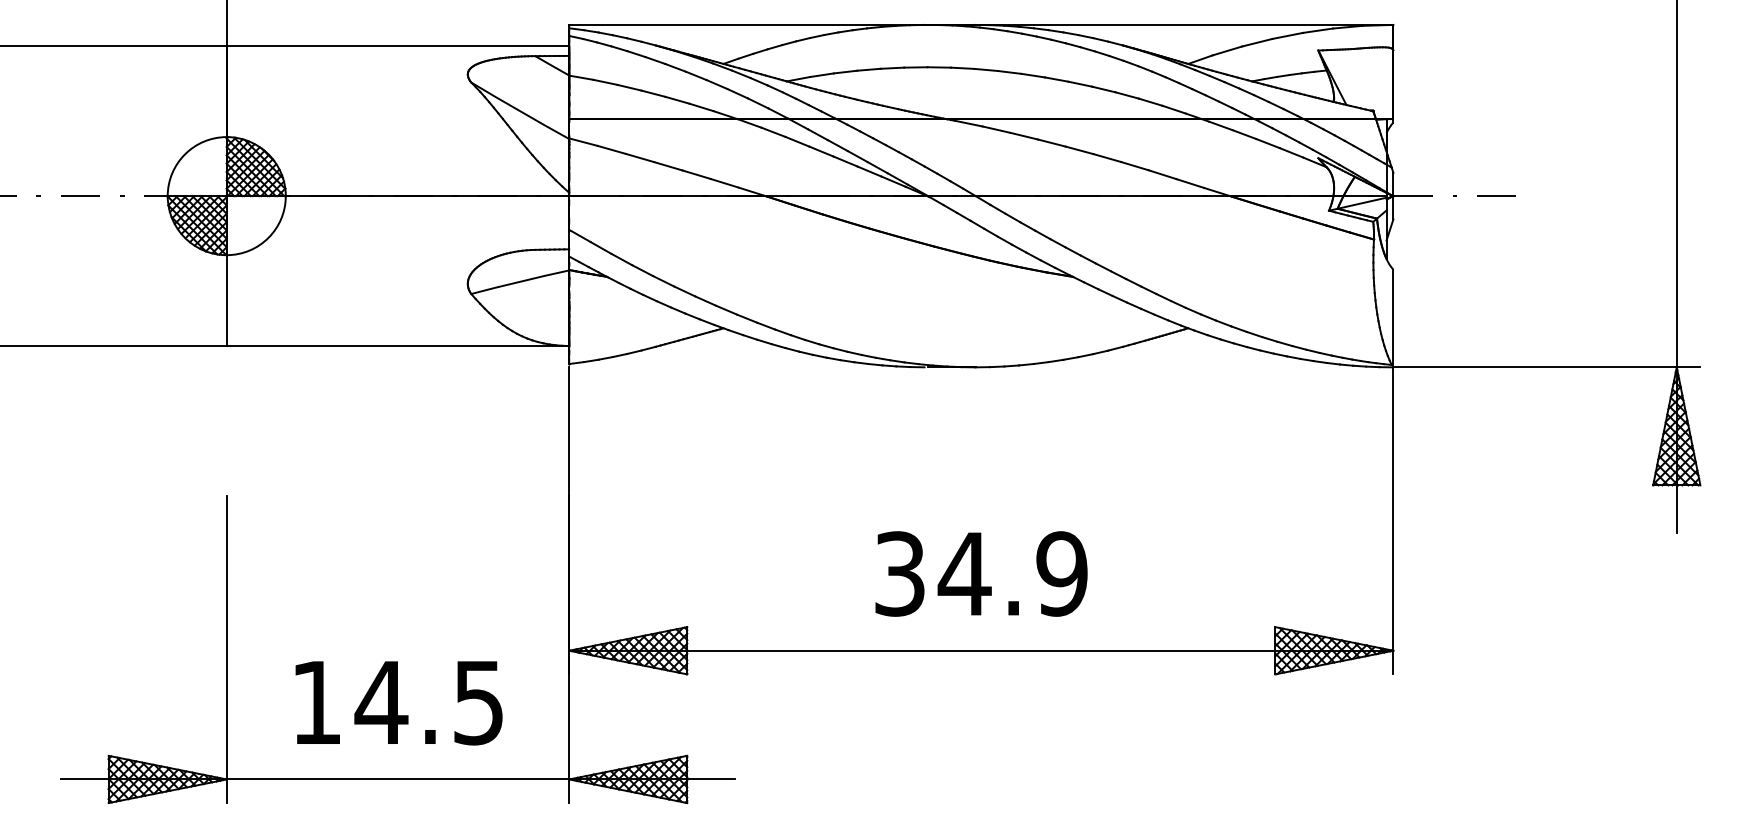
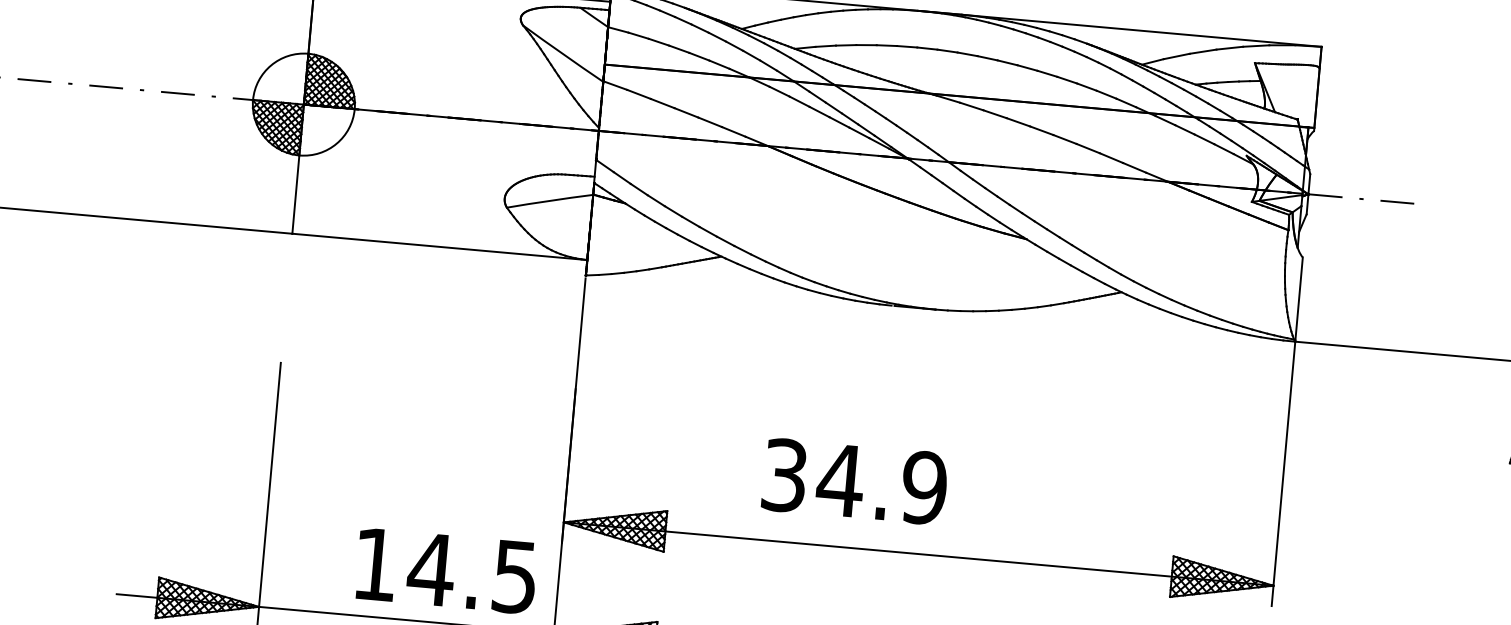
text: (981, 573) -> (855, 481), moved
text: (398, 703) -> (445, 571), moved

